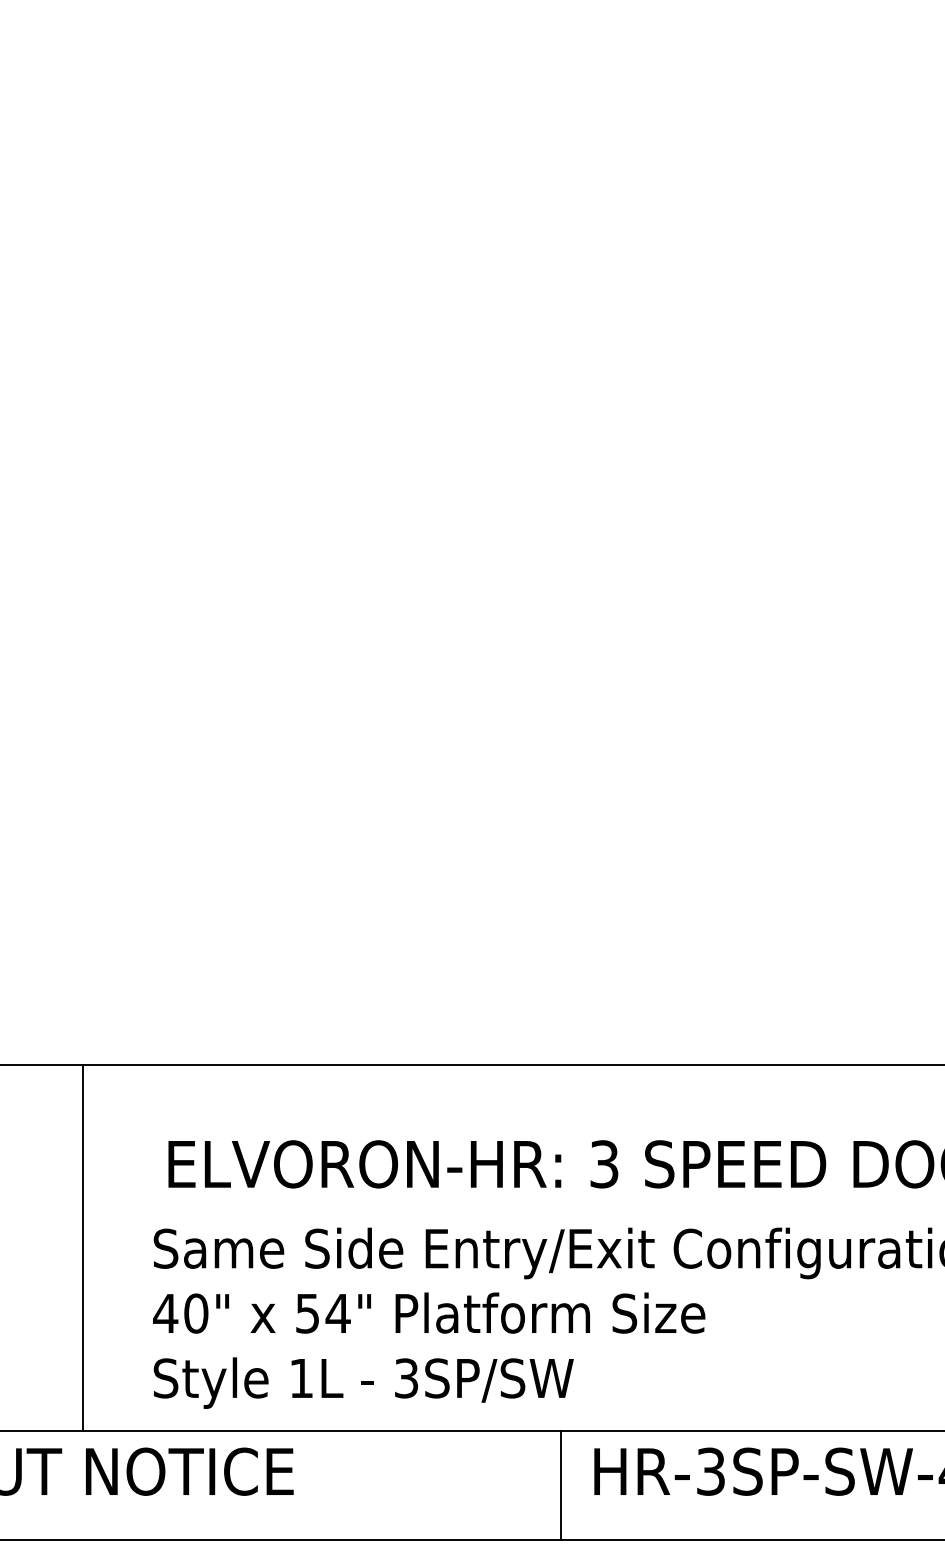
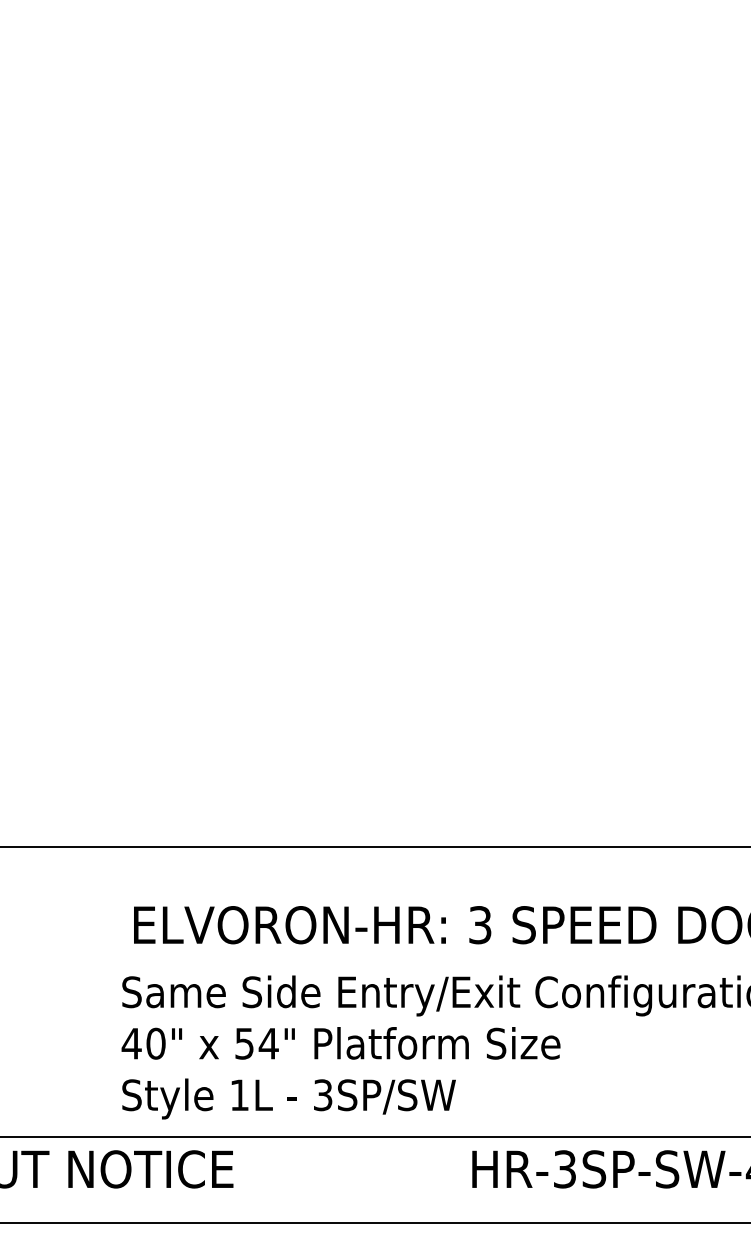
line: (82, 1248) -> (65, 992), removed
line: (561, 1485) -> (446, 1180), removed

